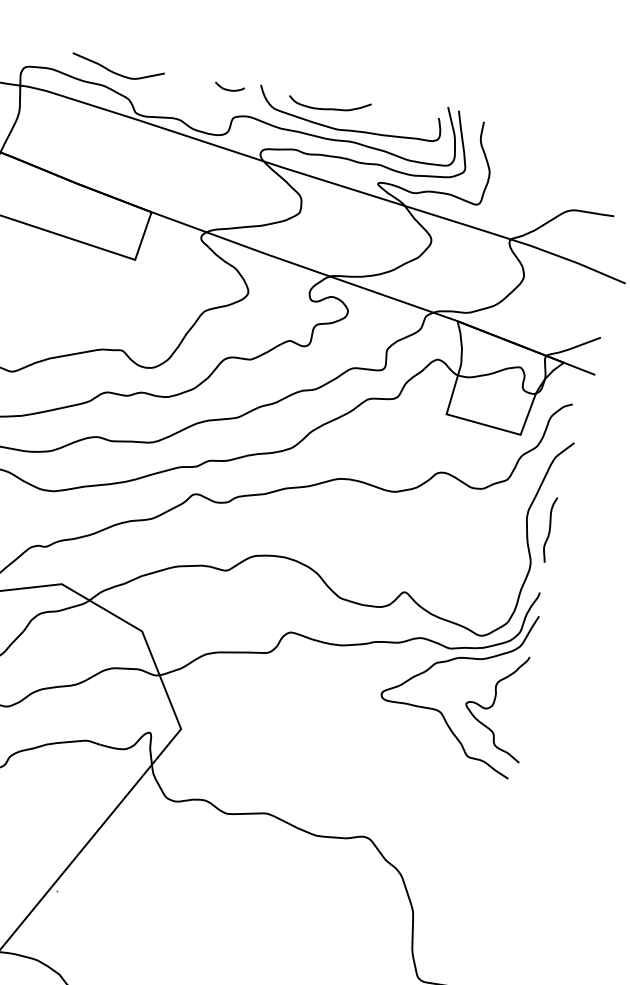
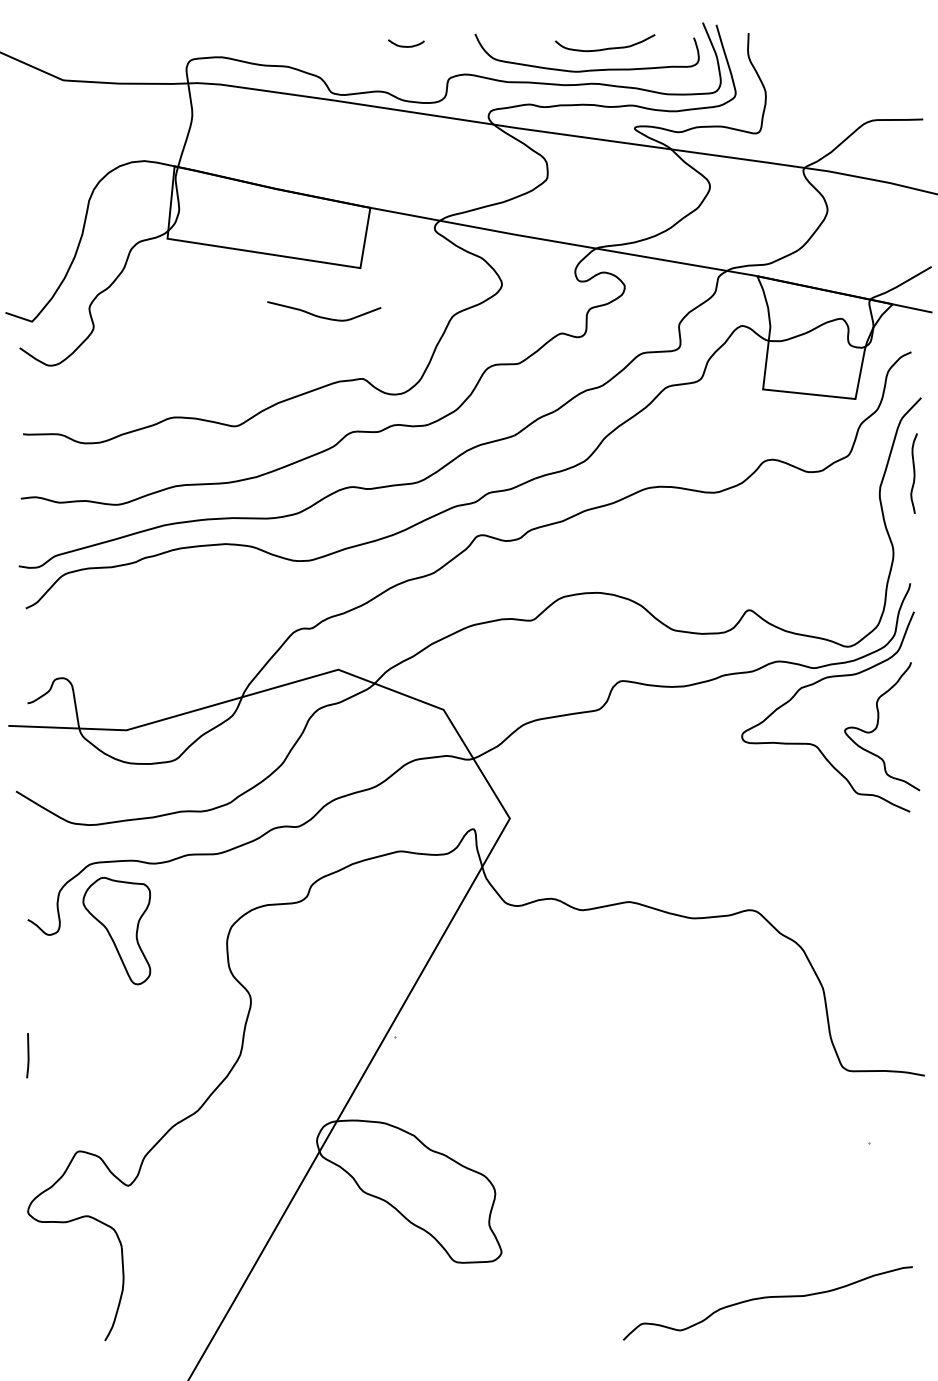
curve: (115, 72) -> (322, 316), moved
curve: (228, 89) -> (405, 45), moved
curve: (331, 108) -> (608, 47), moved
curve: (549, 529) -> (913, 473), moved

